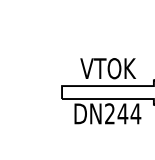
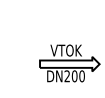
text: (129, 114) -> (78, 76), DN244 -> DN200

